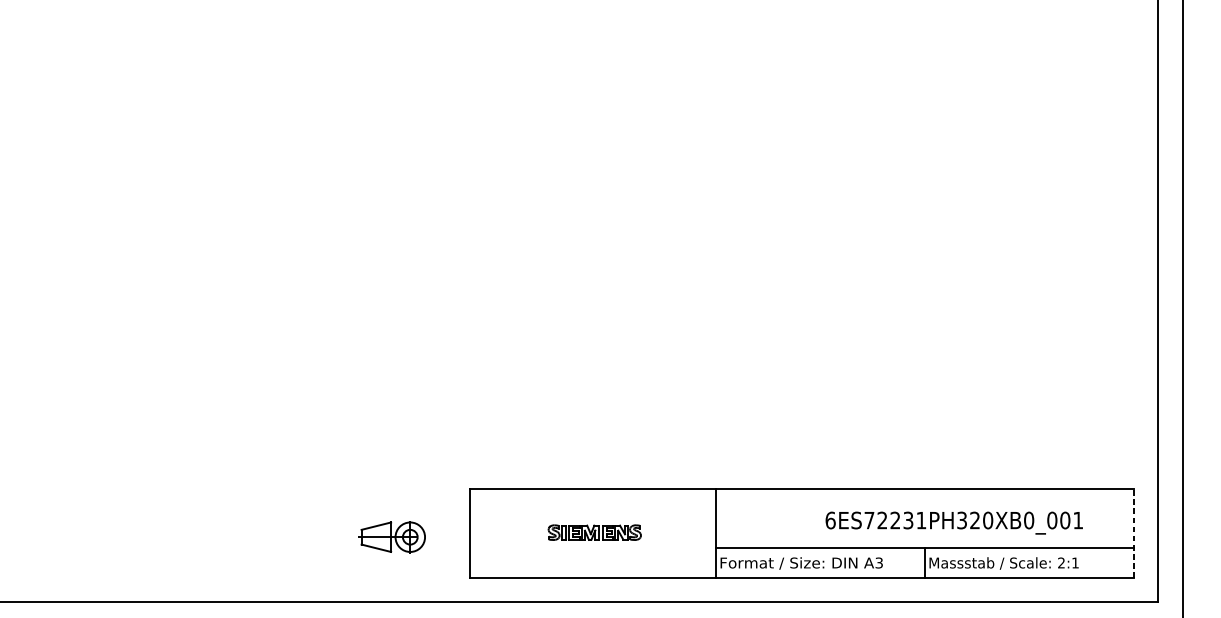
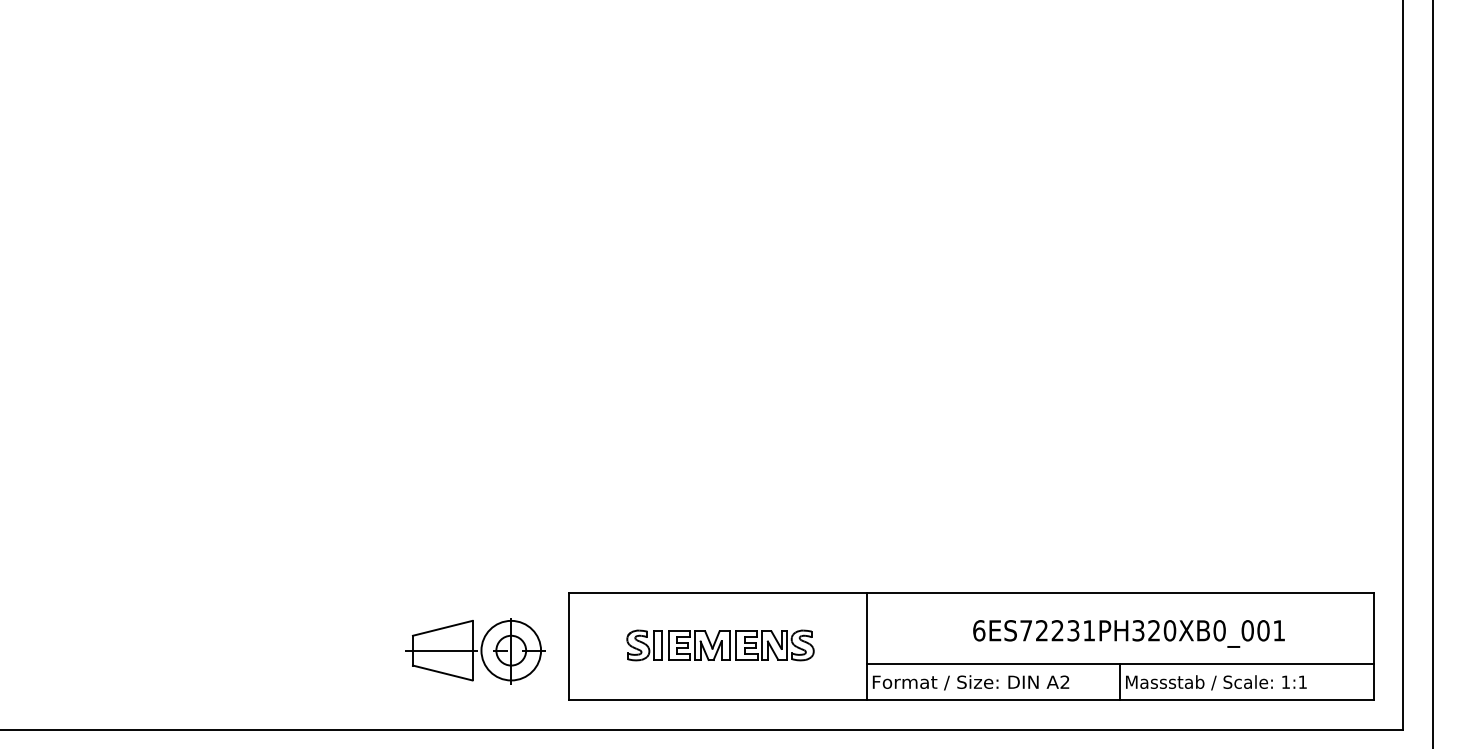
text: (953, 522) -> (1128, 633), moved
part: (594, 532) -> (720, 645), size x1.67
line: (1133, 533) -> (1373, 646), dashed -> solid
part: (392, 537) -> (475, 651), size x1.67
text: (1061, 562) -> (1285, 681), 2:1 -> 1:1
text: (878, 563) -> (1064, 682), A3 -> A2

